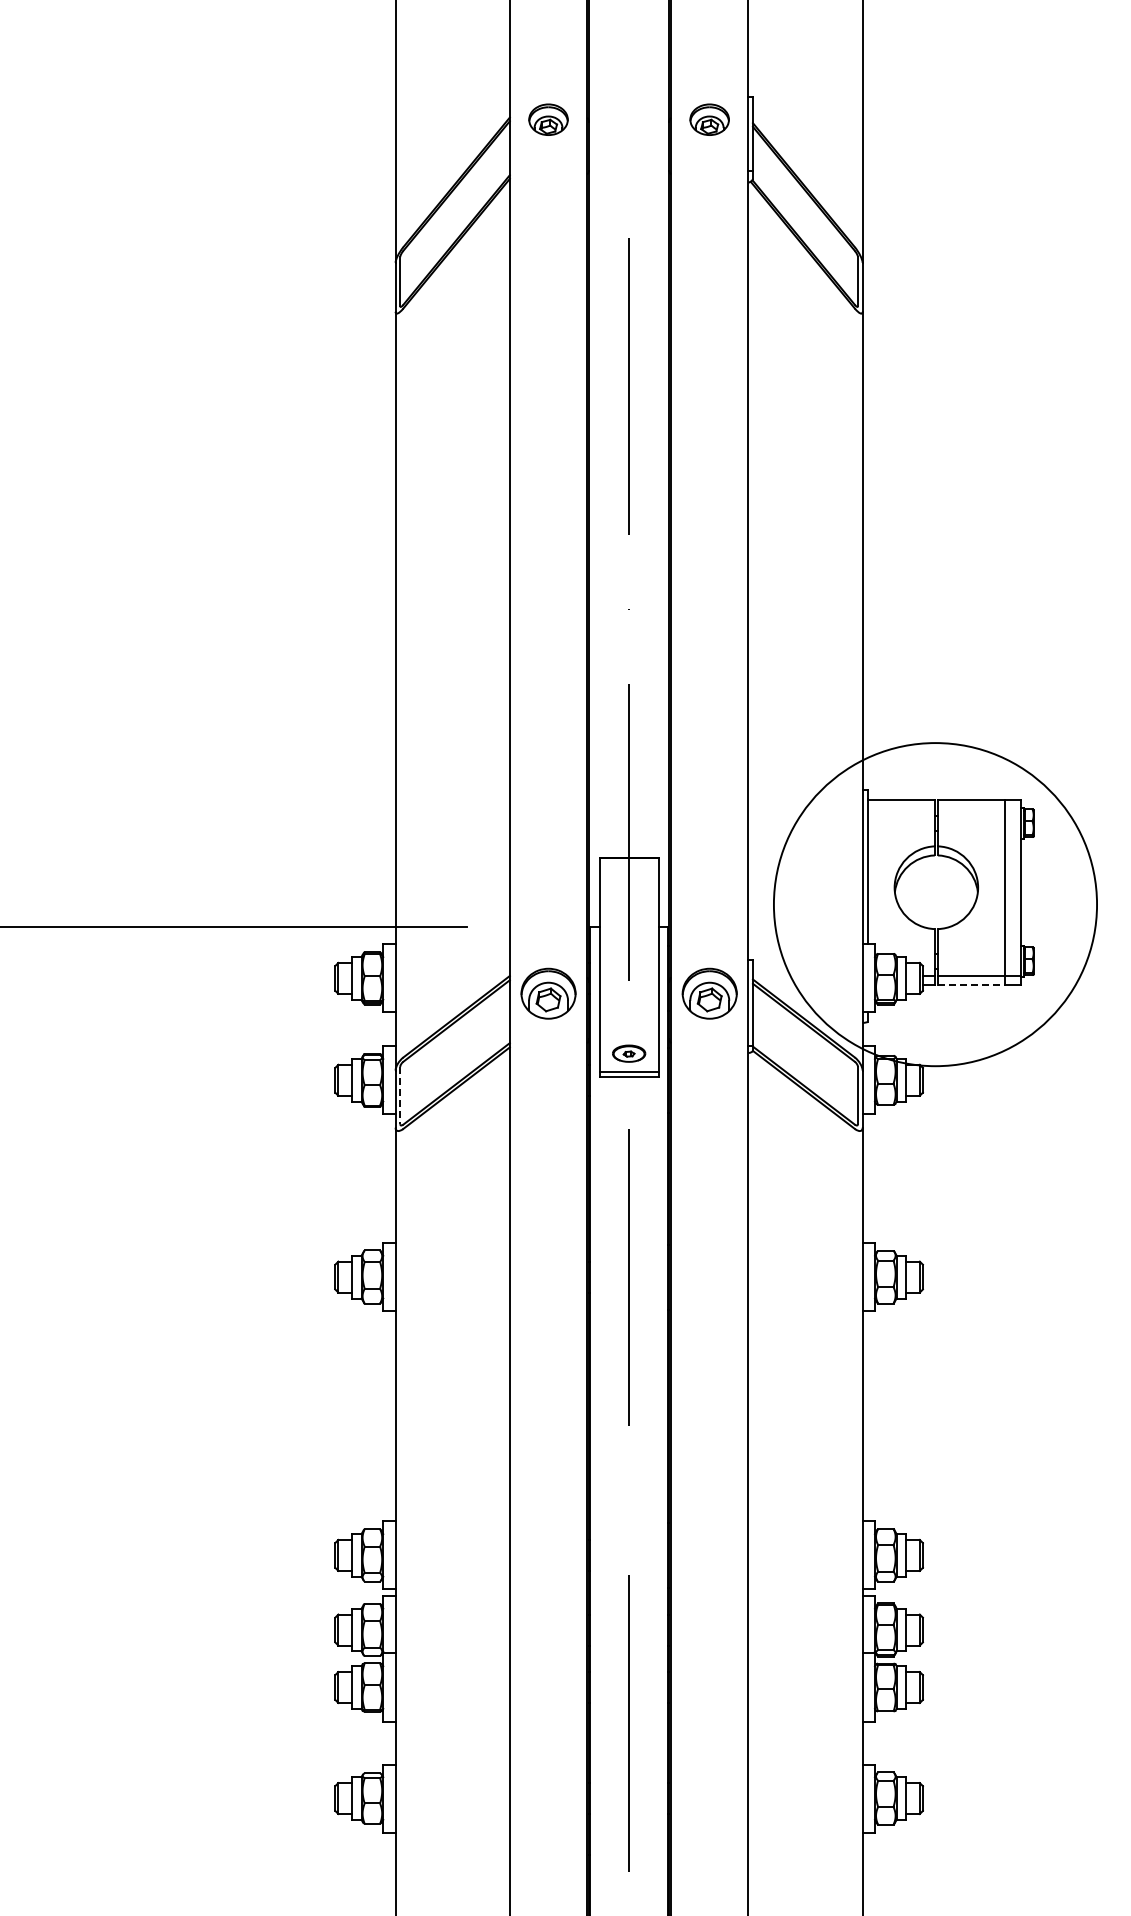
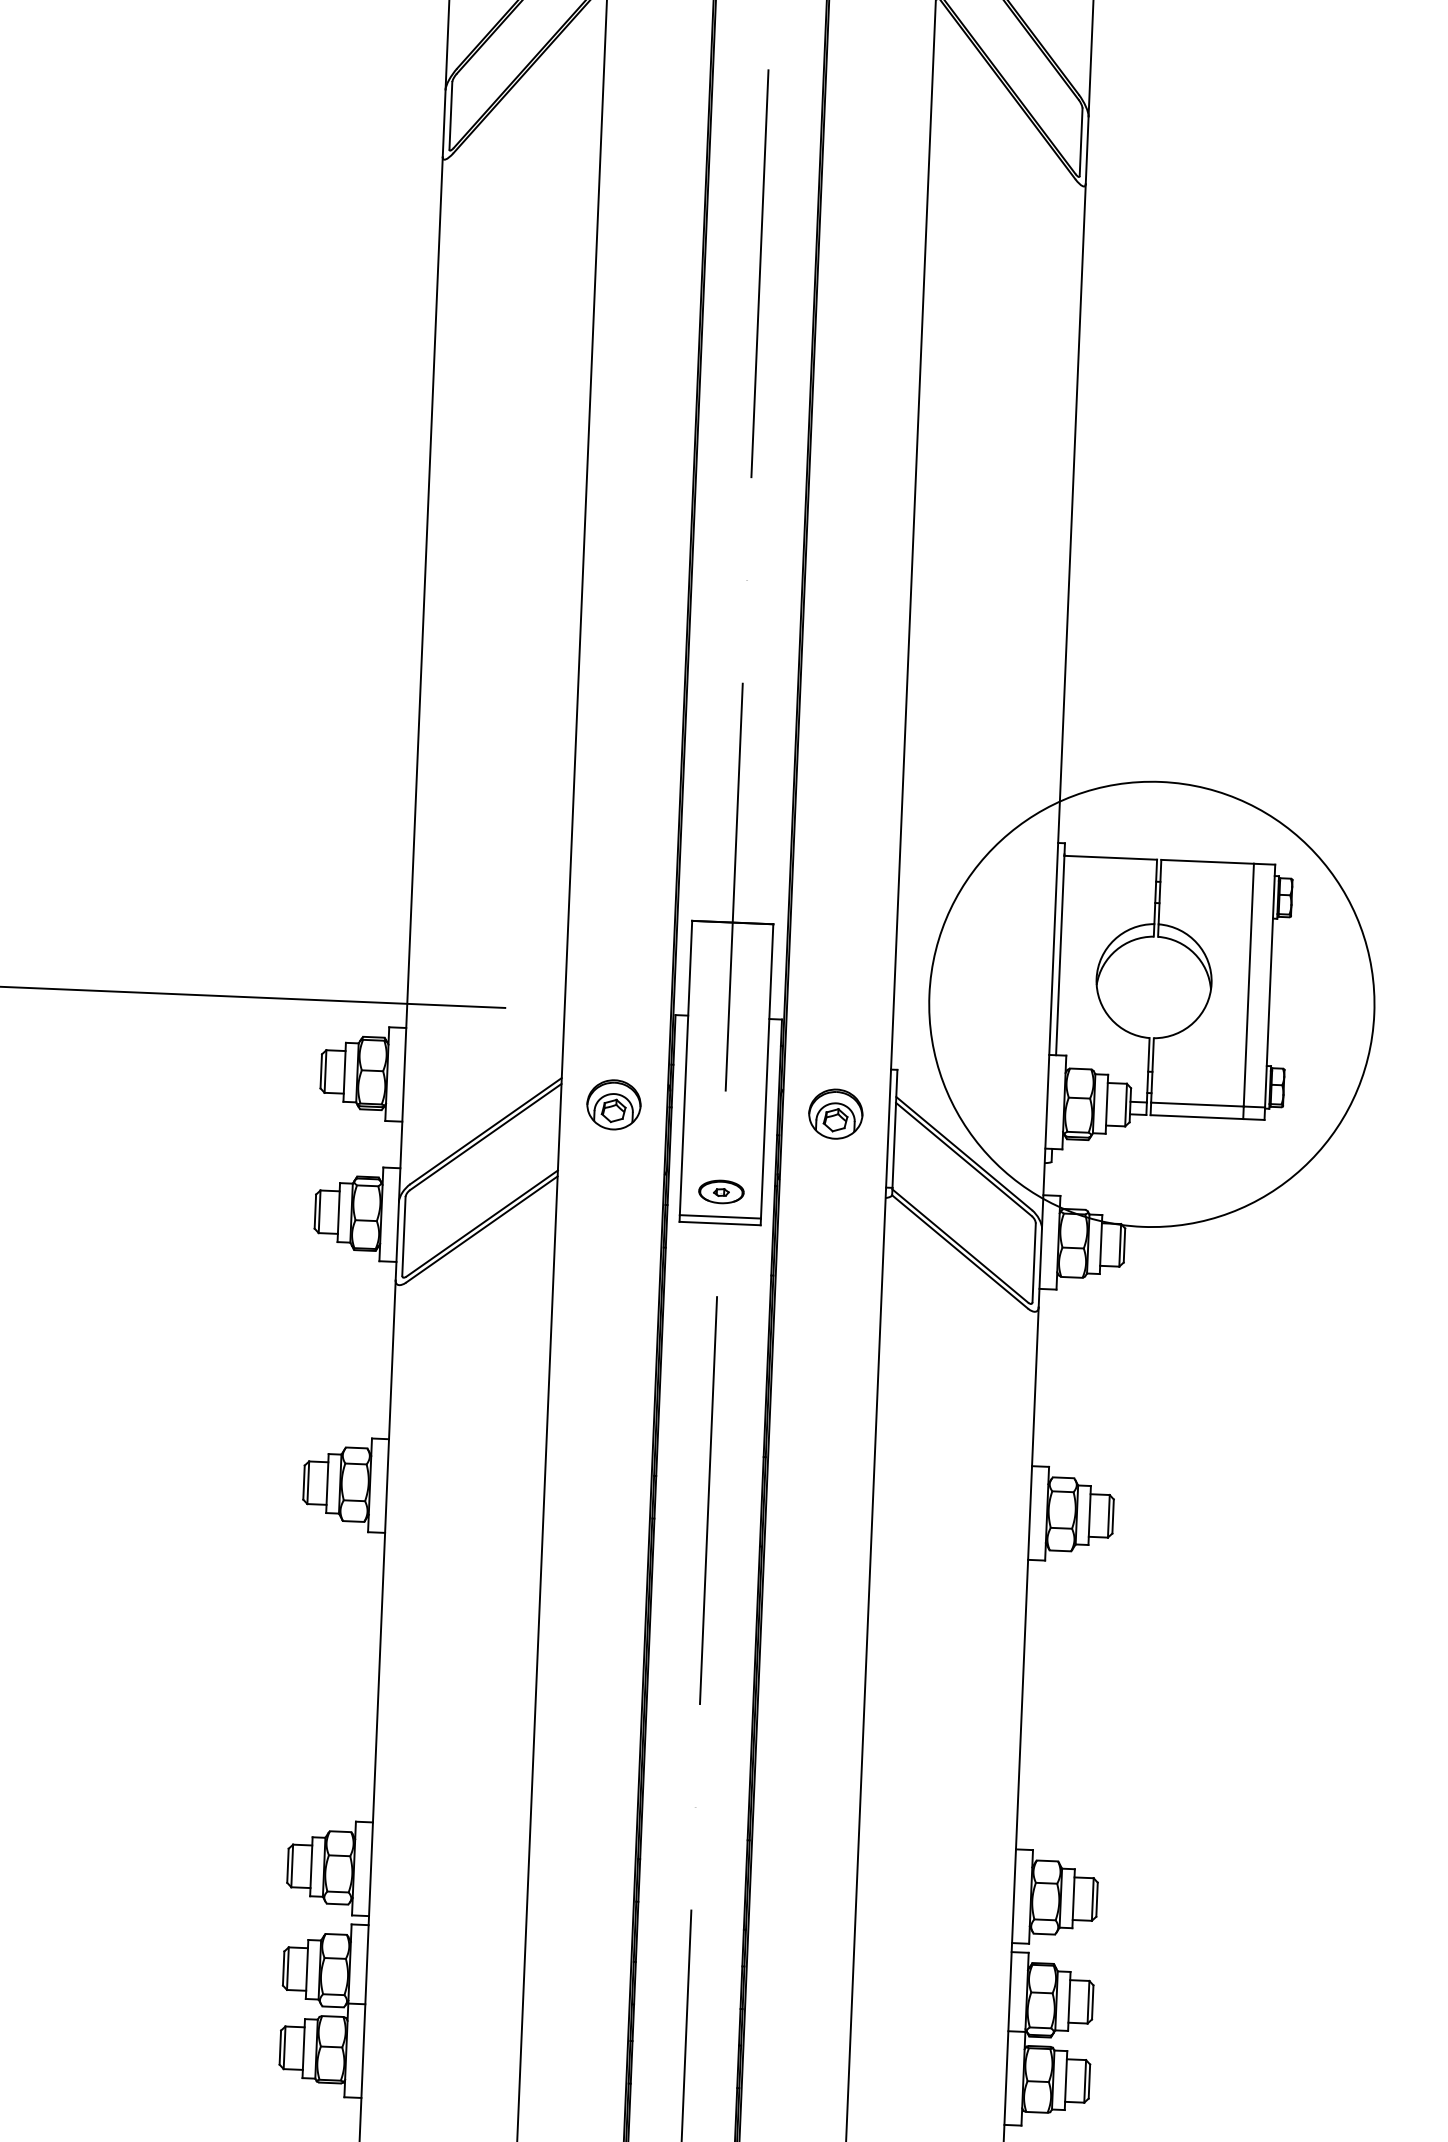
line: (971, 984) -> (1196, 1116), dashed -> solid
part: (548, 993) -> (613, 1104), size x0.71
part: (709, 993) -> (835, 1113), size x0.71
line: (400, 1095) -> (404, 1236), dashed -> solid

